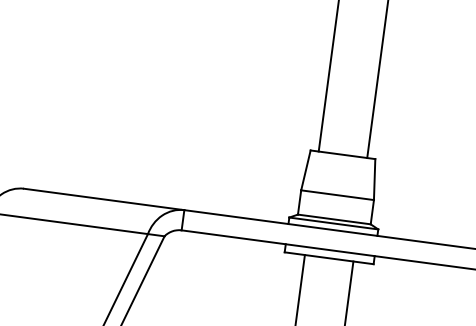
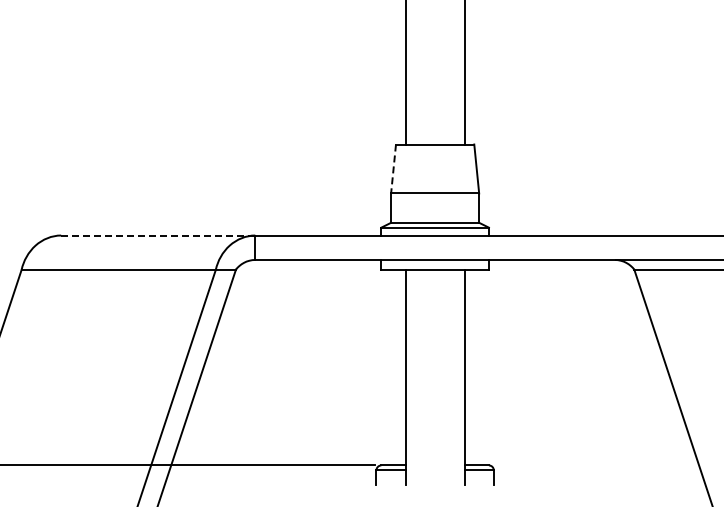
line: (305, 170) -> (393, 168), solid -> dashed
line: (104, 199) -> (158, 235), solid -> dashed

